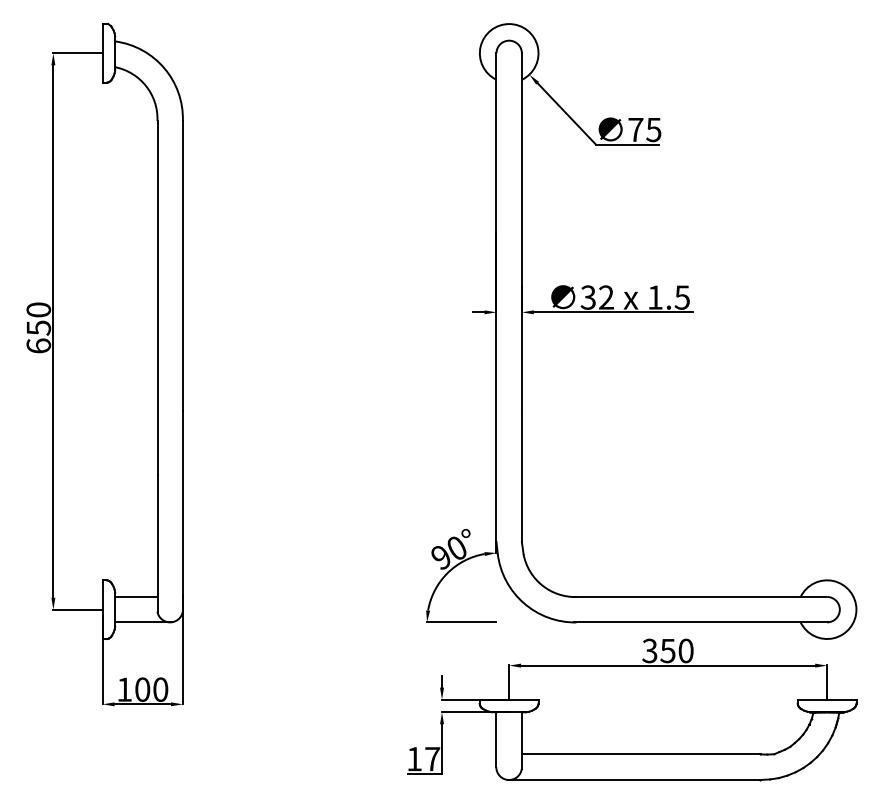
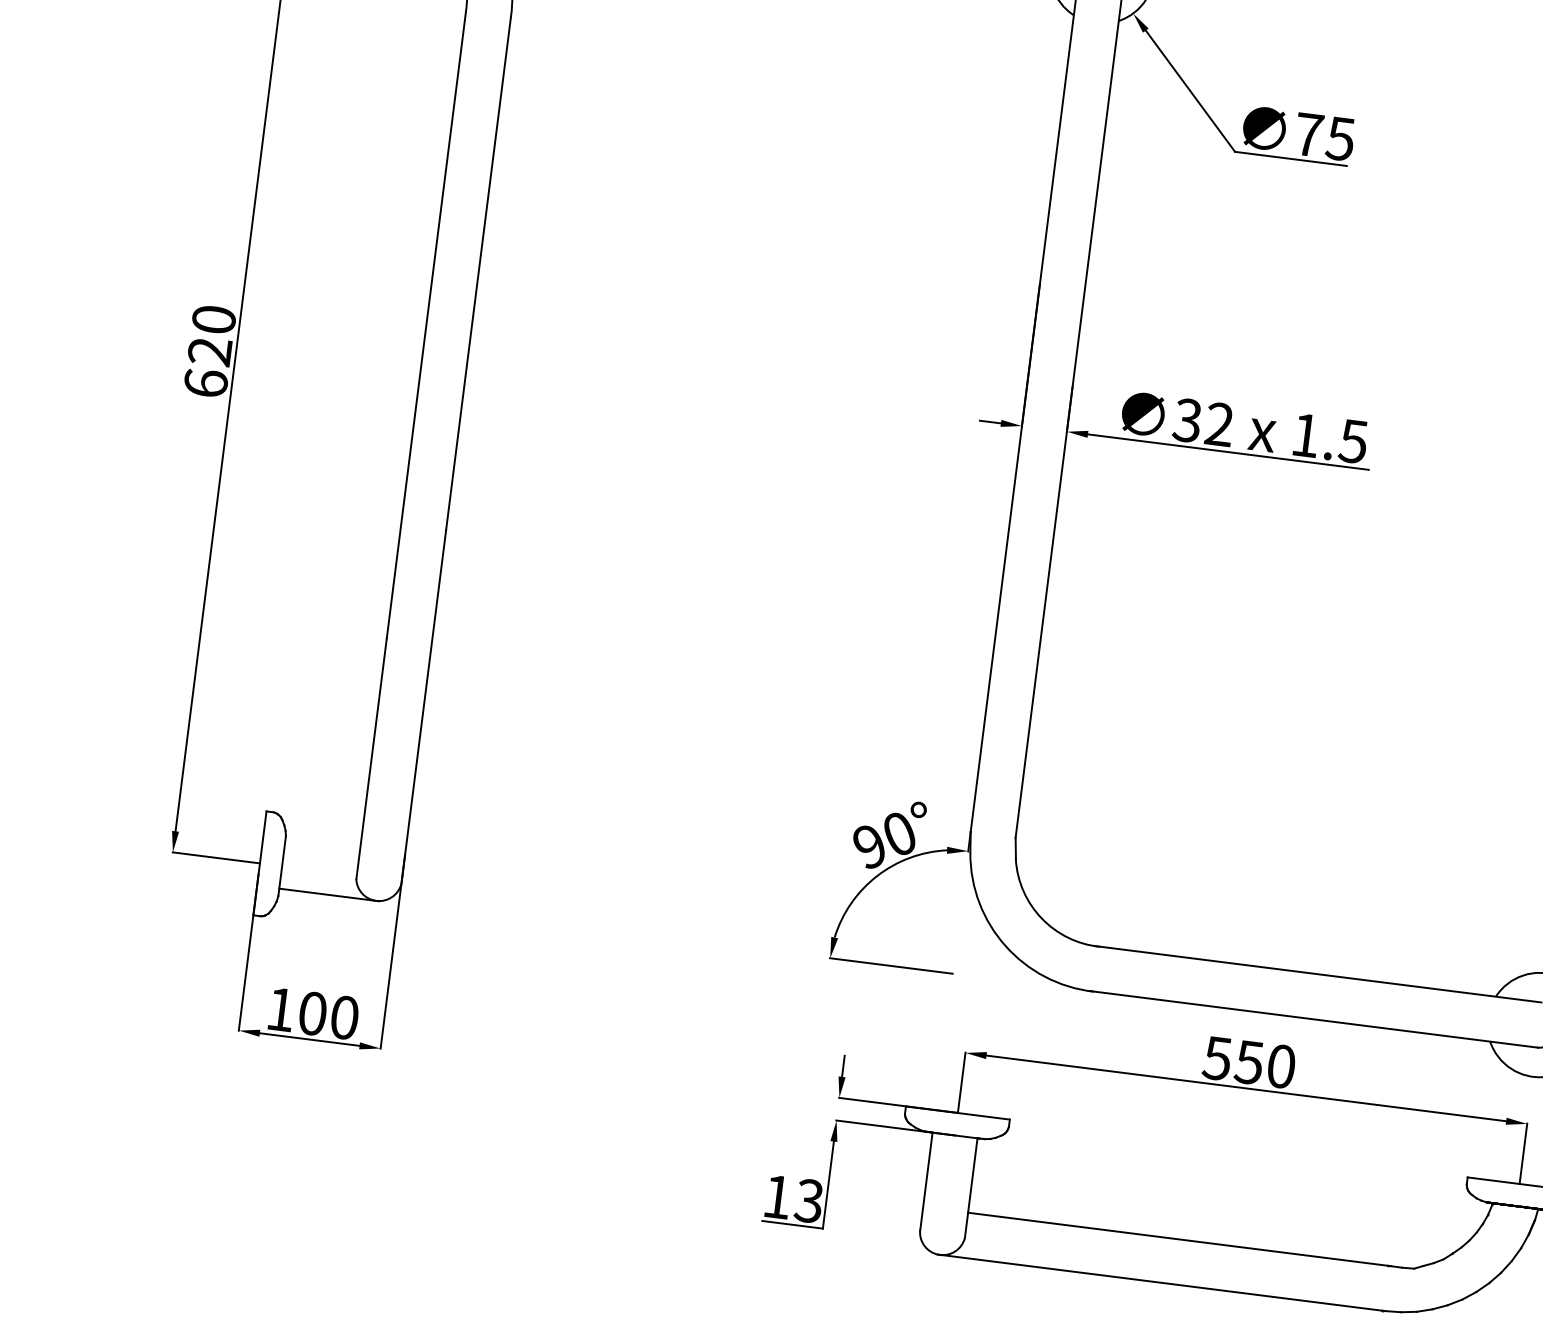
text: (38, 327) -> (209, 350), 650 -> 620
line: (135, 596) -> (320, 847), removed
text: (649, 650) -> (1216, 1057), 350 -> 550
text: (432, 758) -> (809, 1199), 17 -> 13

